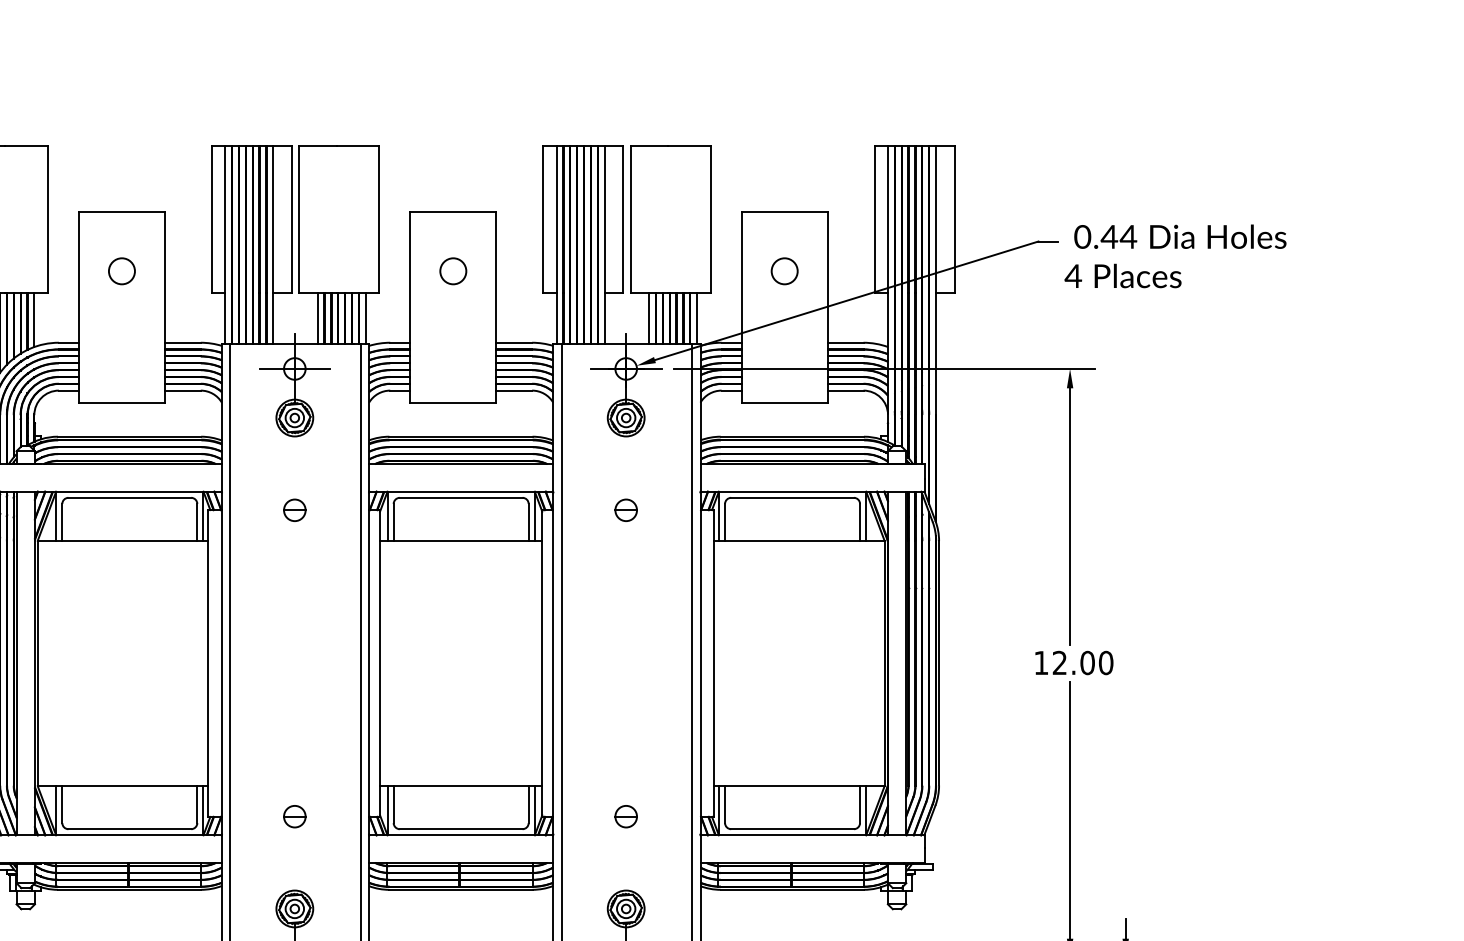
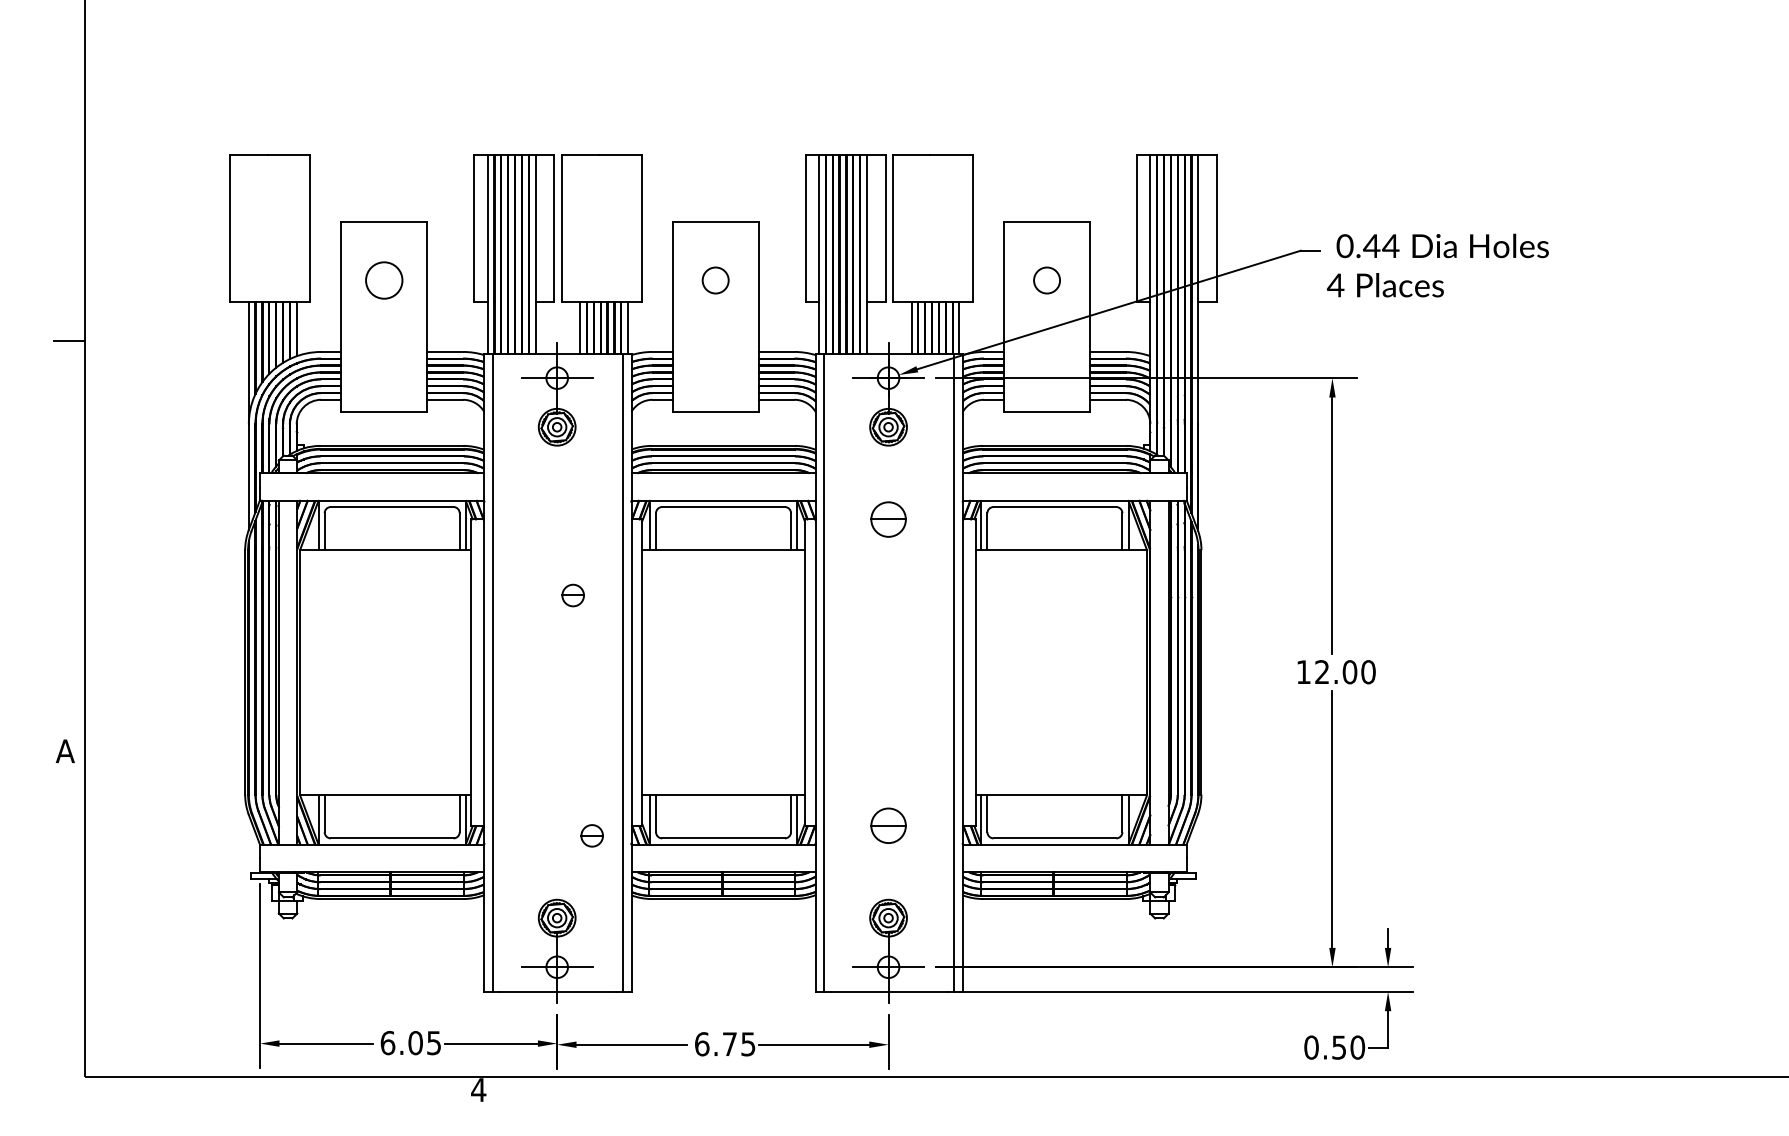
circle: (122, 271) -> (384, 280), size x1.4
part: (294, 510) -> (572, 595), moved
part: (626, 510) -> (888, 519), size x1.6
part: (294, 816) -> (591, 835), moved
part: (626, 816) -> (888, 825), size x1.6

